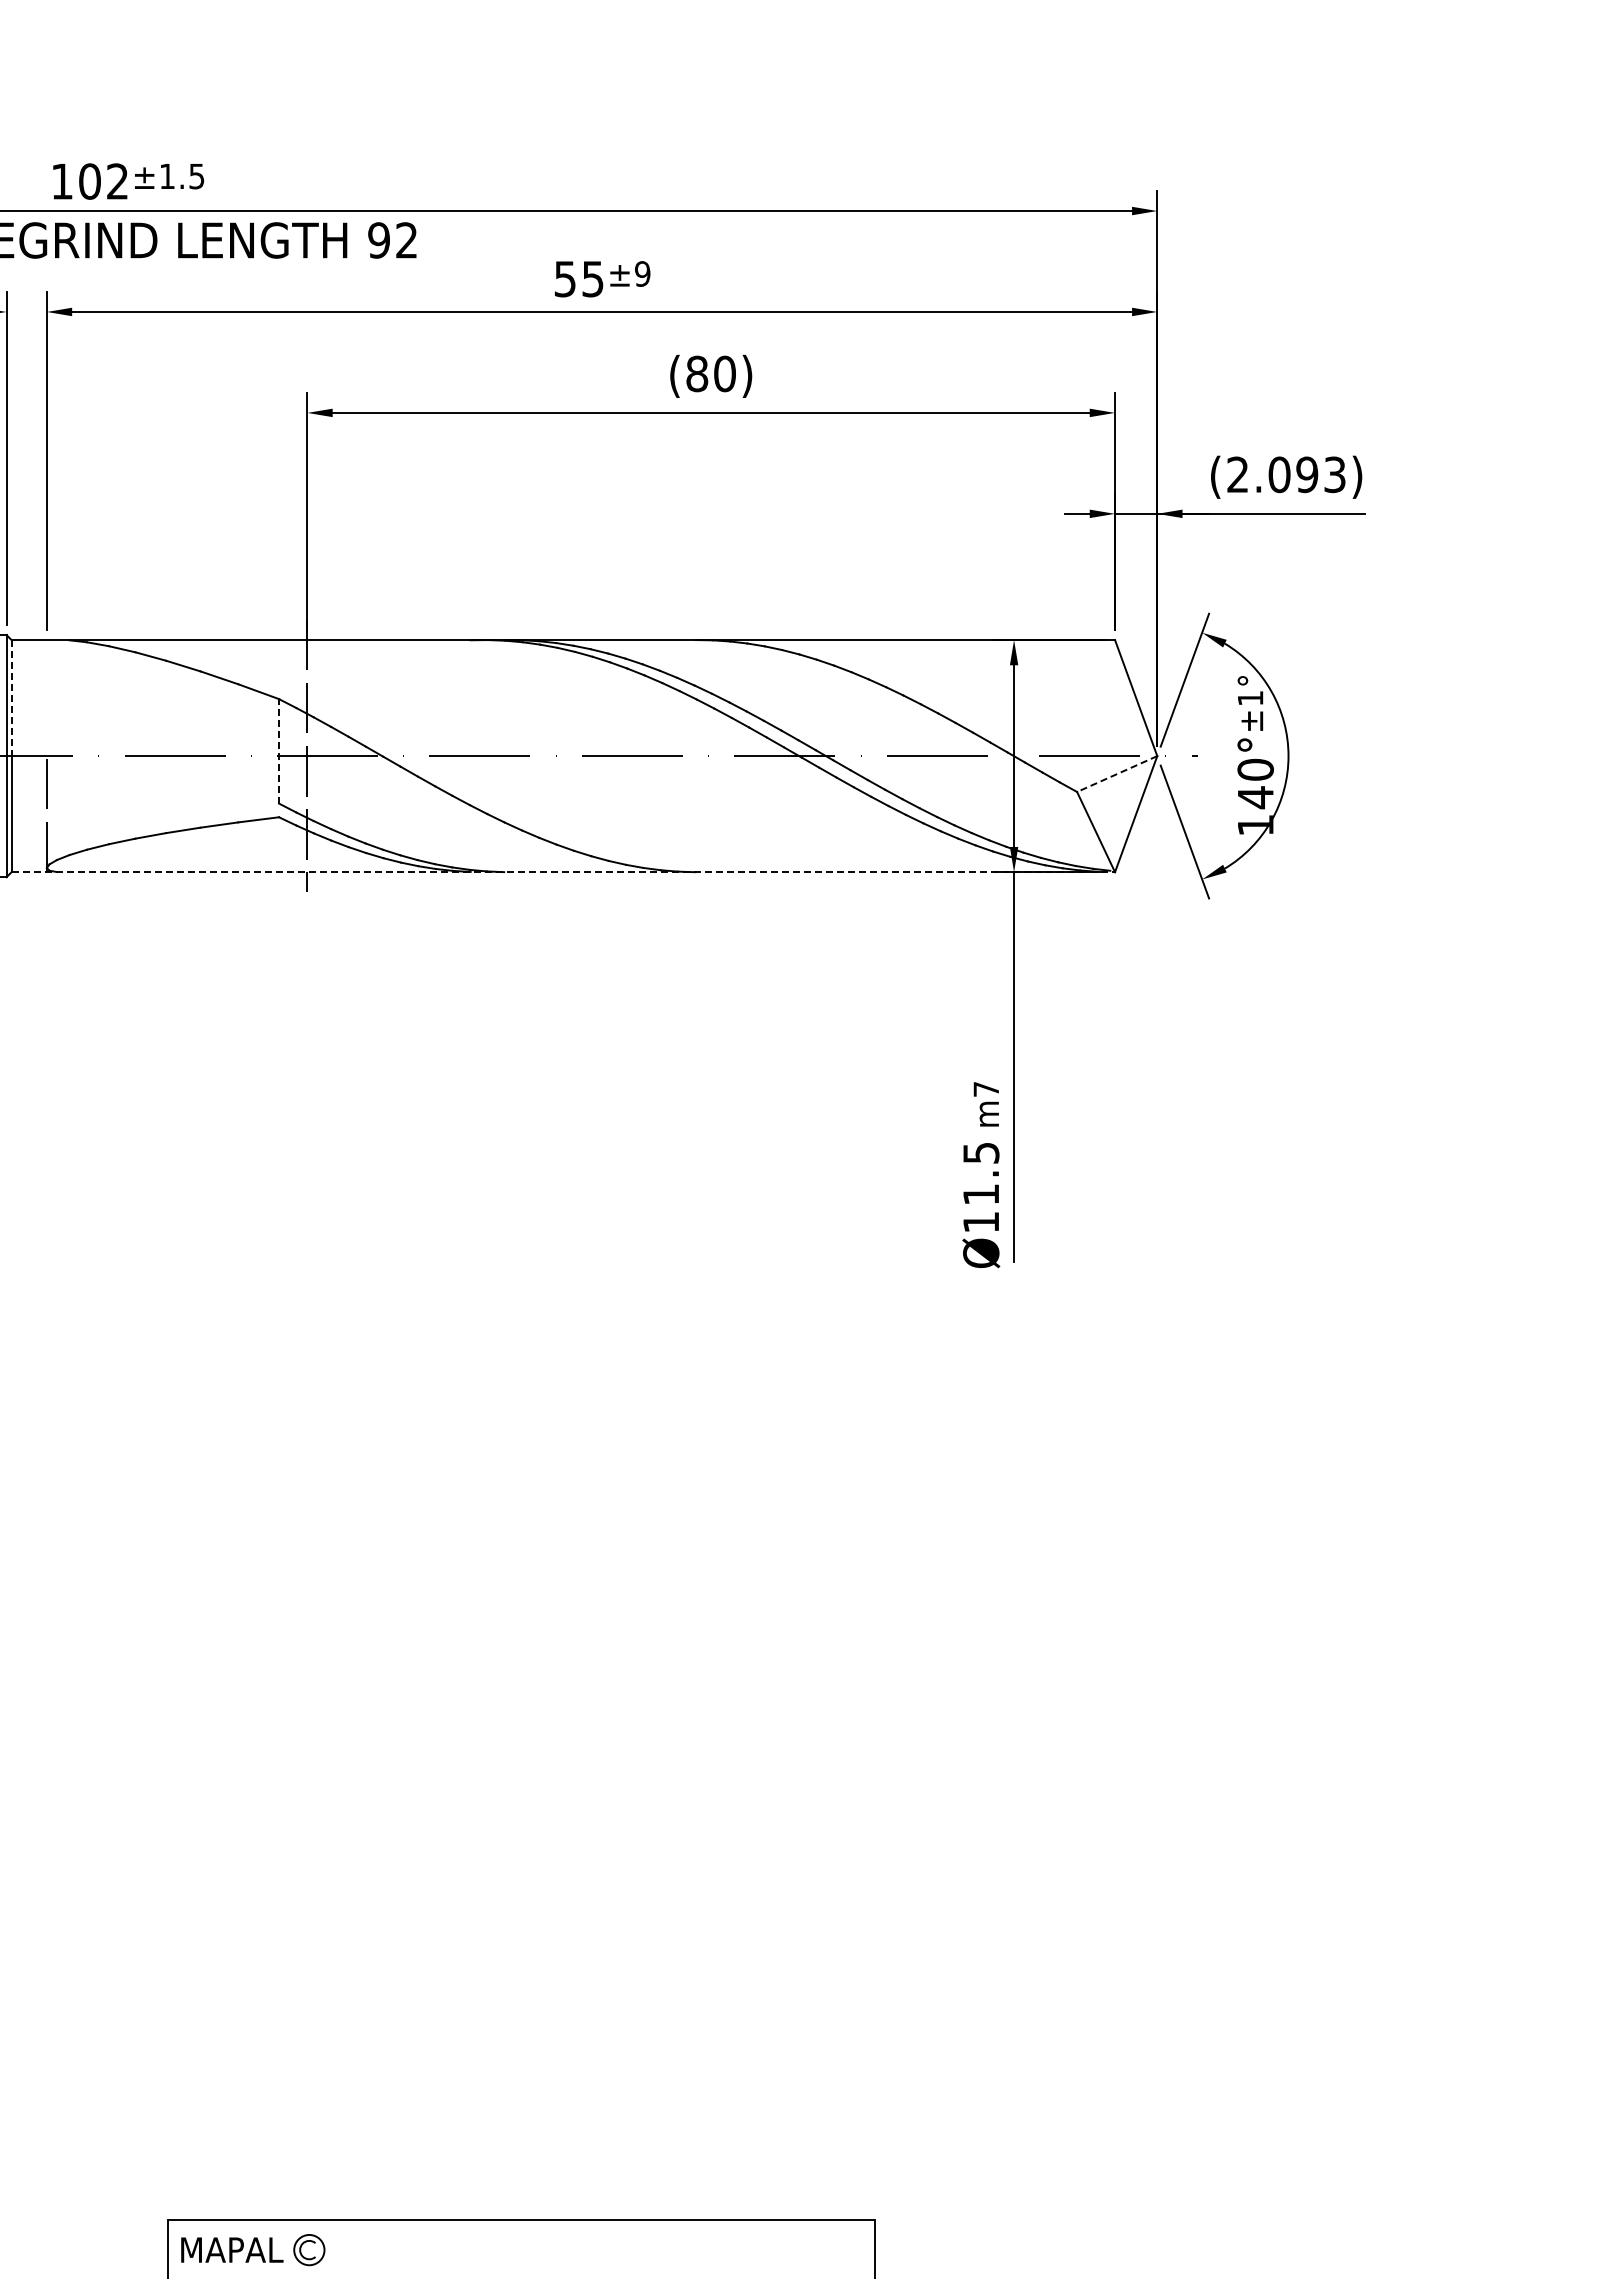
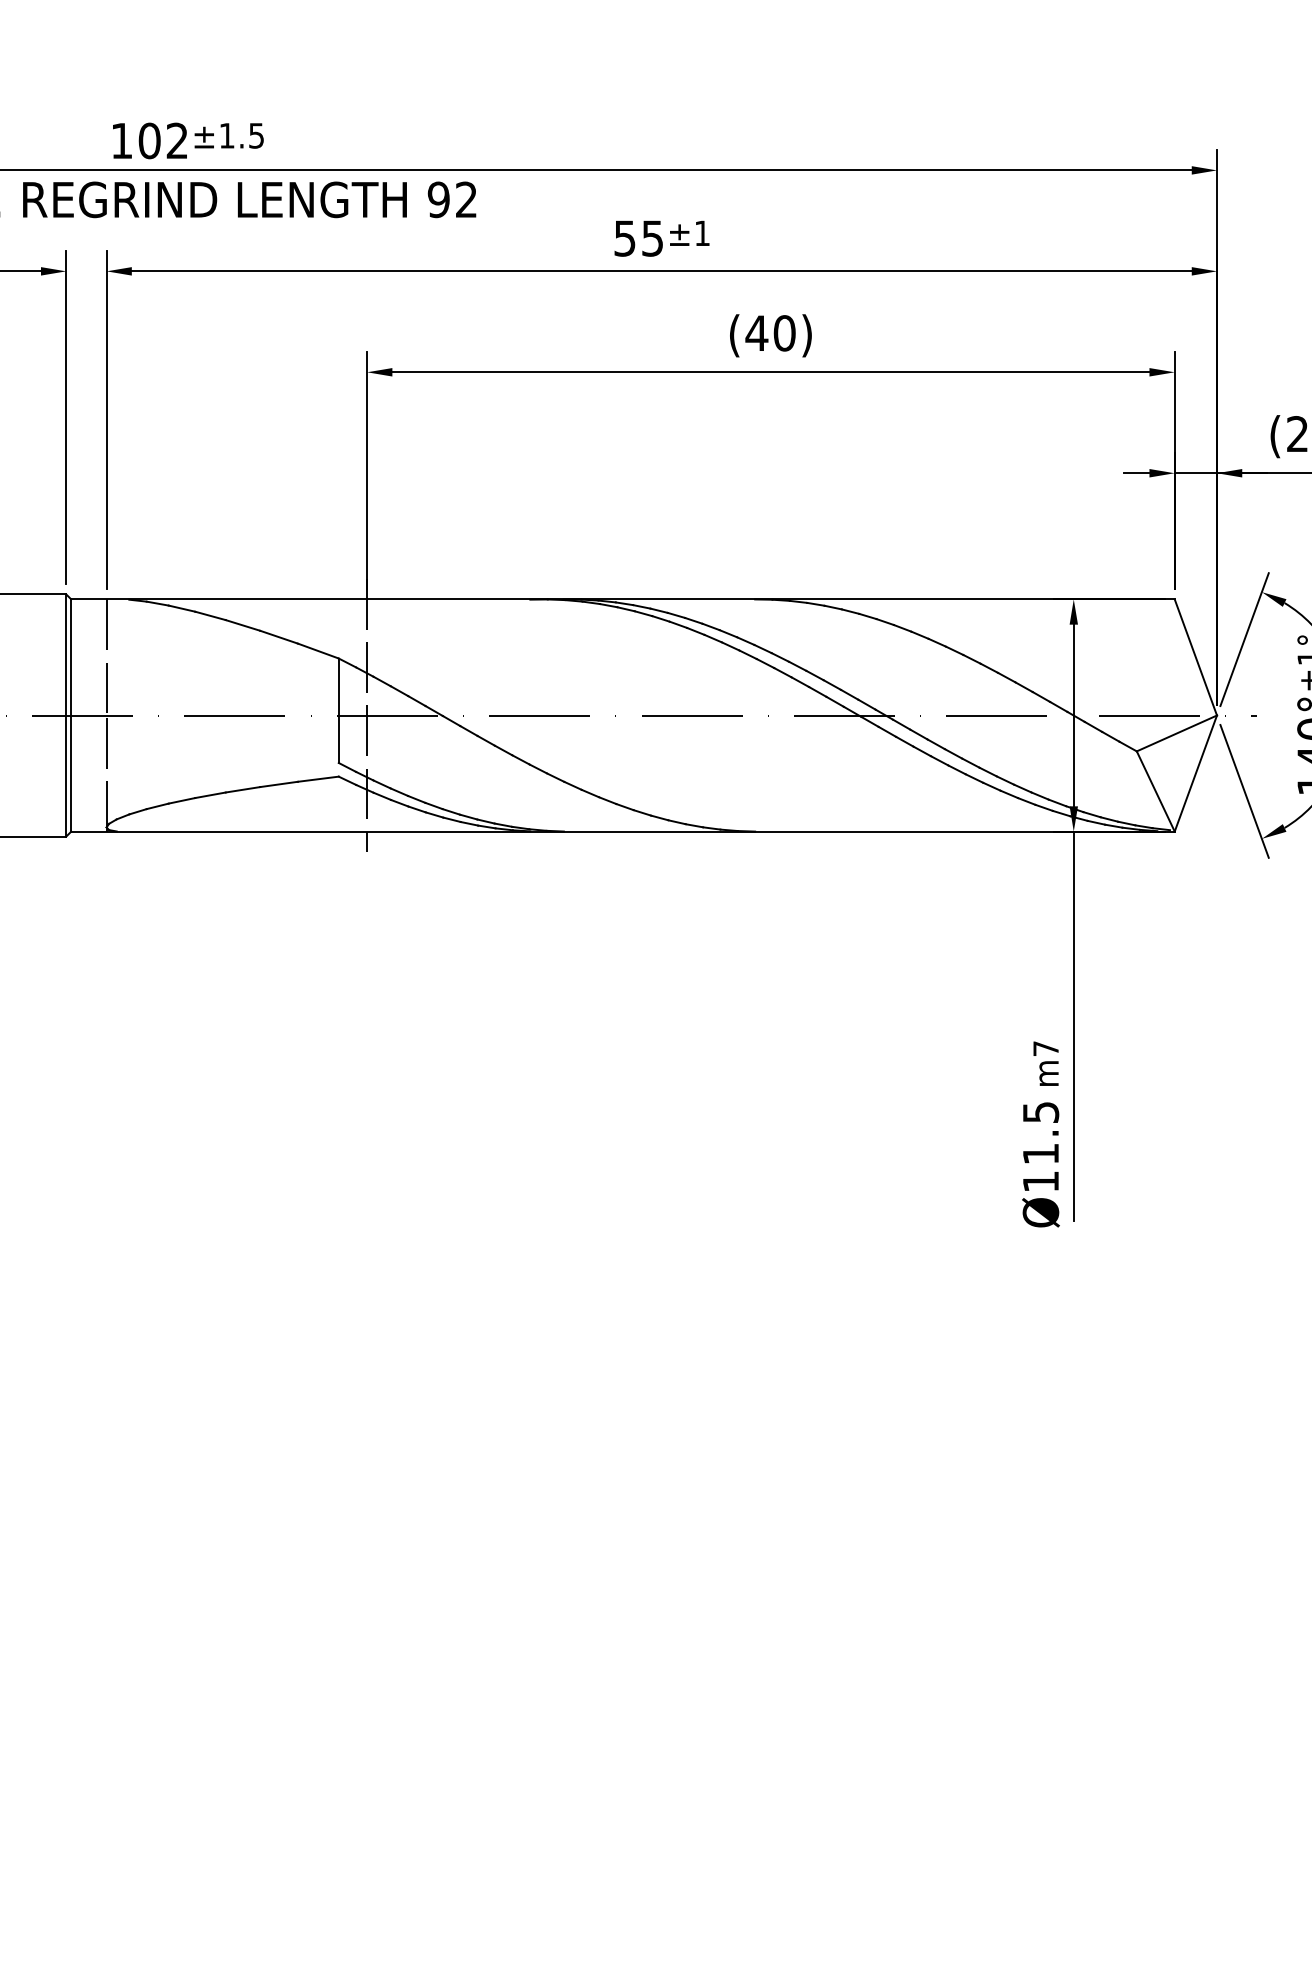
text: (642, 273) -> (702, 232), ±9 -> ±1
text: (696, 373) -> (756, 332), (80) -> (40)
line: (11, 698) -> (71, 657), dashed -> solid
line: (46, 698) -> (106, 657), added
line: (279, 750) -> (339, 709), dashed -> solid
line: (1117, 774) -> (1177, 733), dashed -> solid
line: (563, 872) -> (623, 831), dashed -> solid

